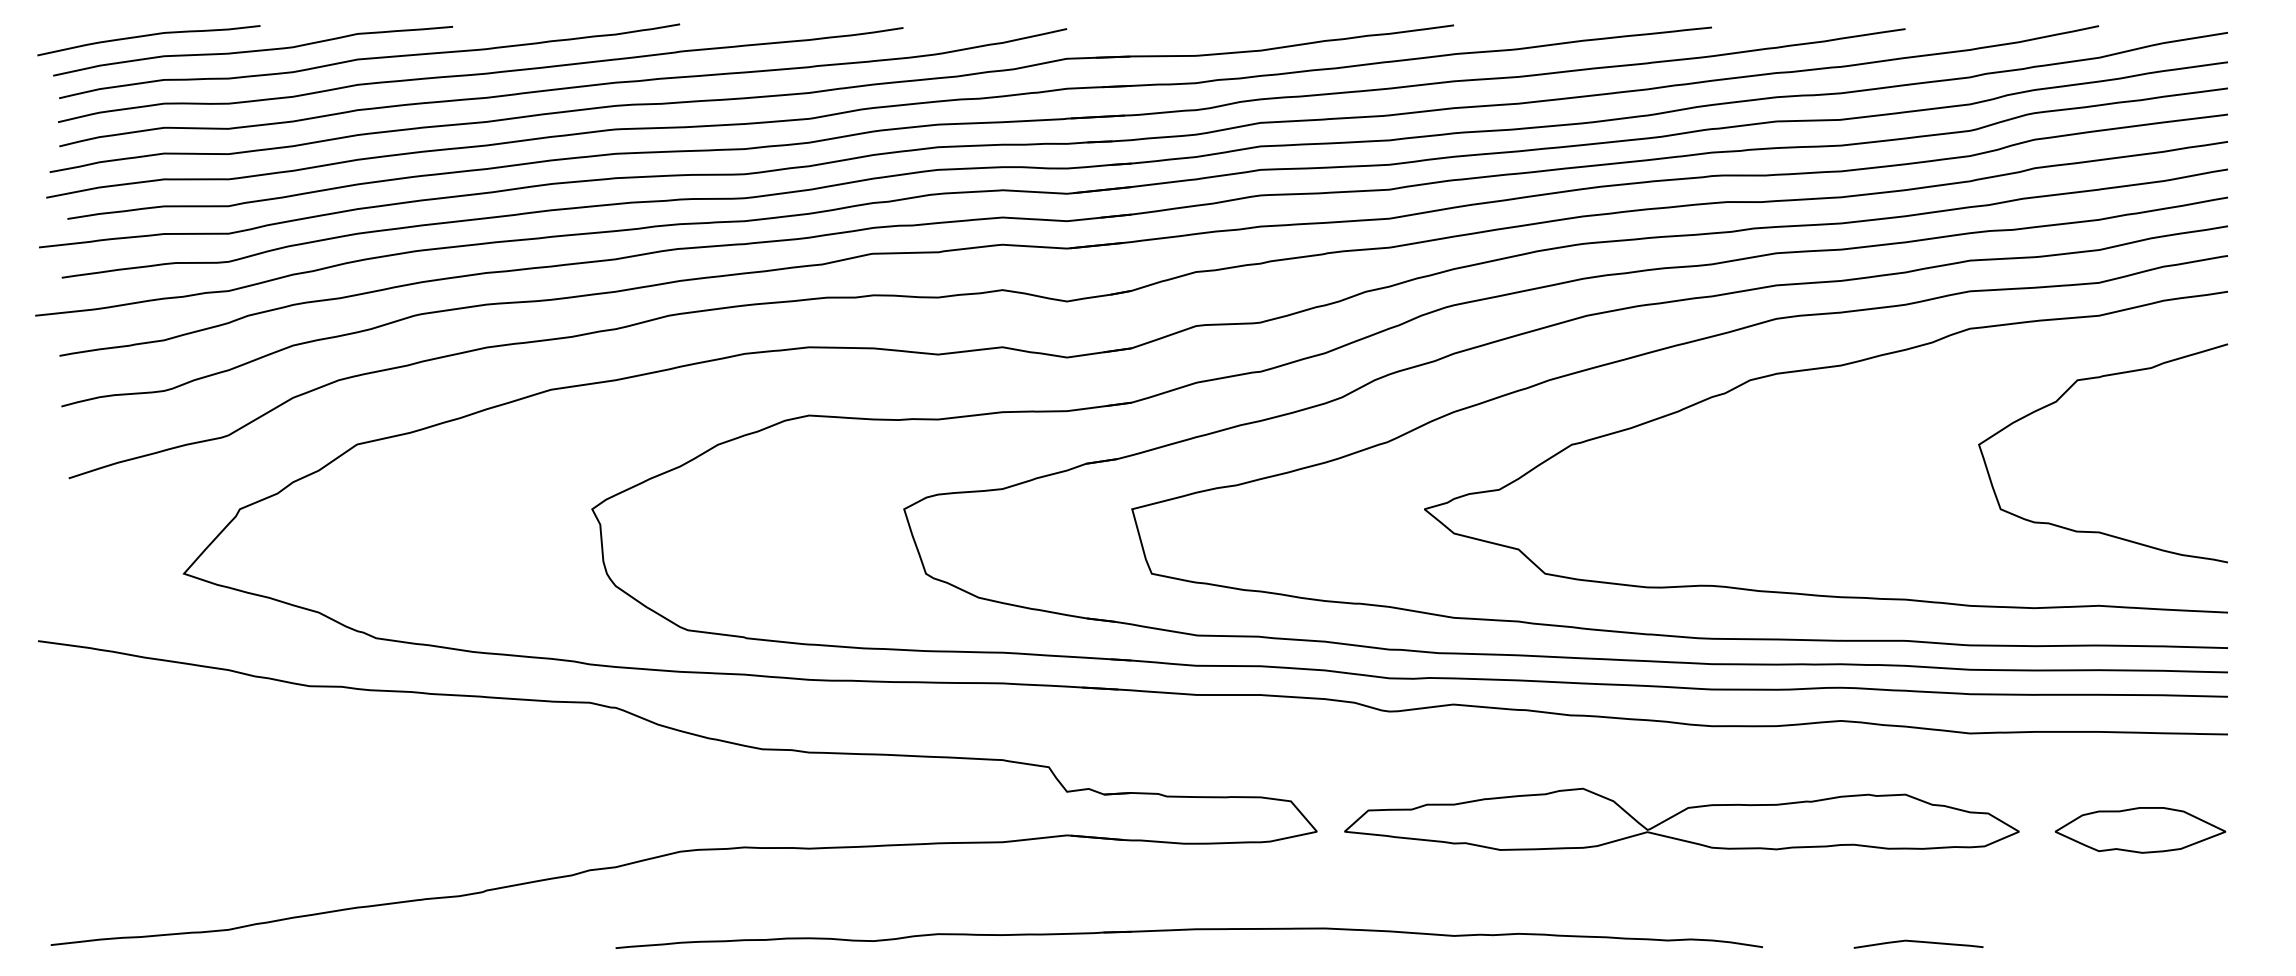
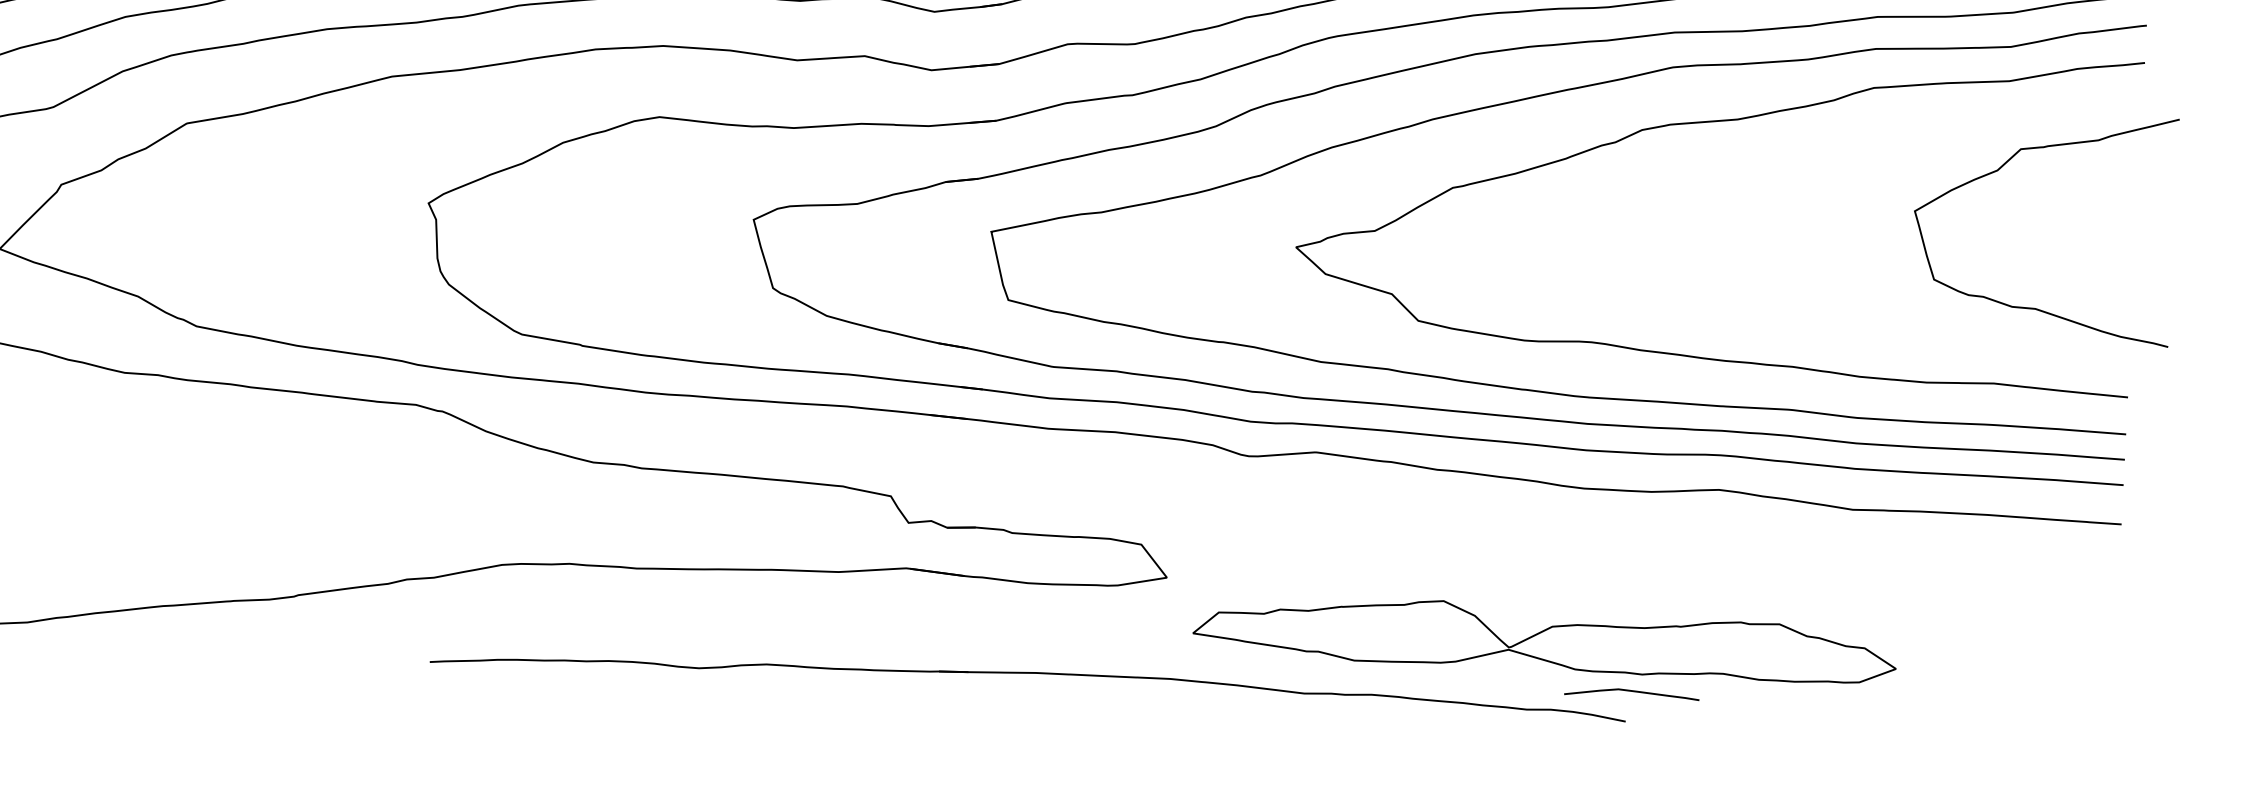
curve: (2056, 402) -> (1997, 171), moved
part: (1681, 818) -> (1544, 637), moved
part: (2140, 830) -> (2025, 619), removed
curve: (1918, 942) -> (1631, 691), moved

